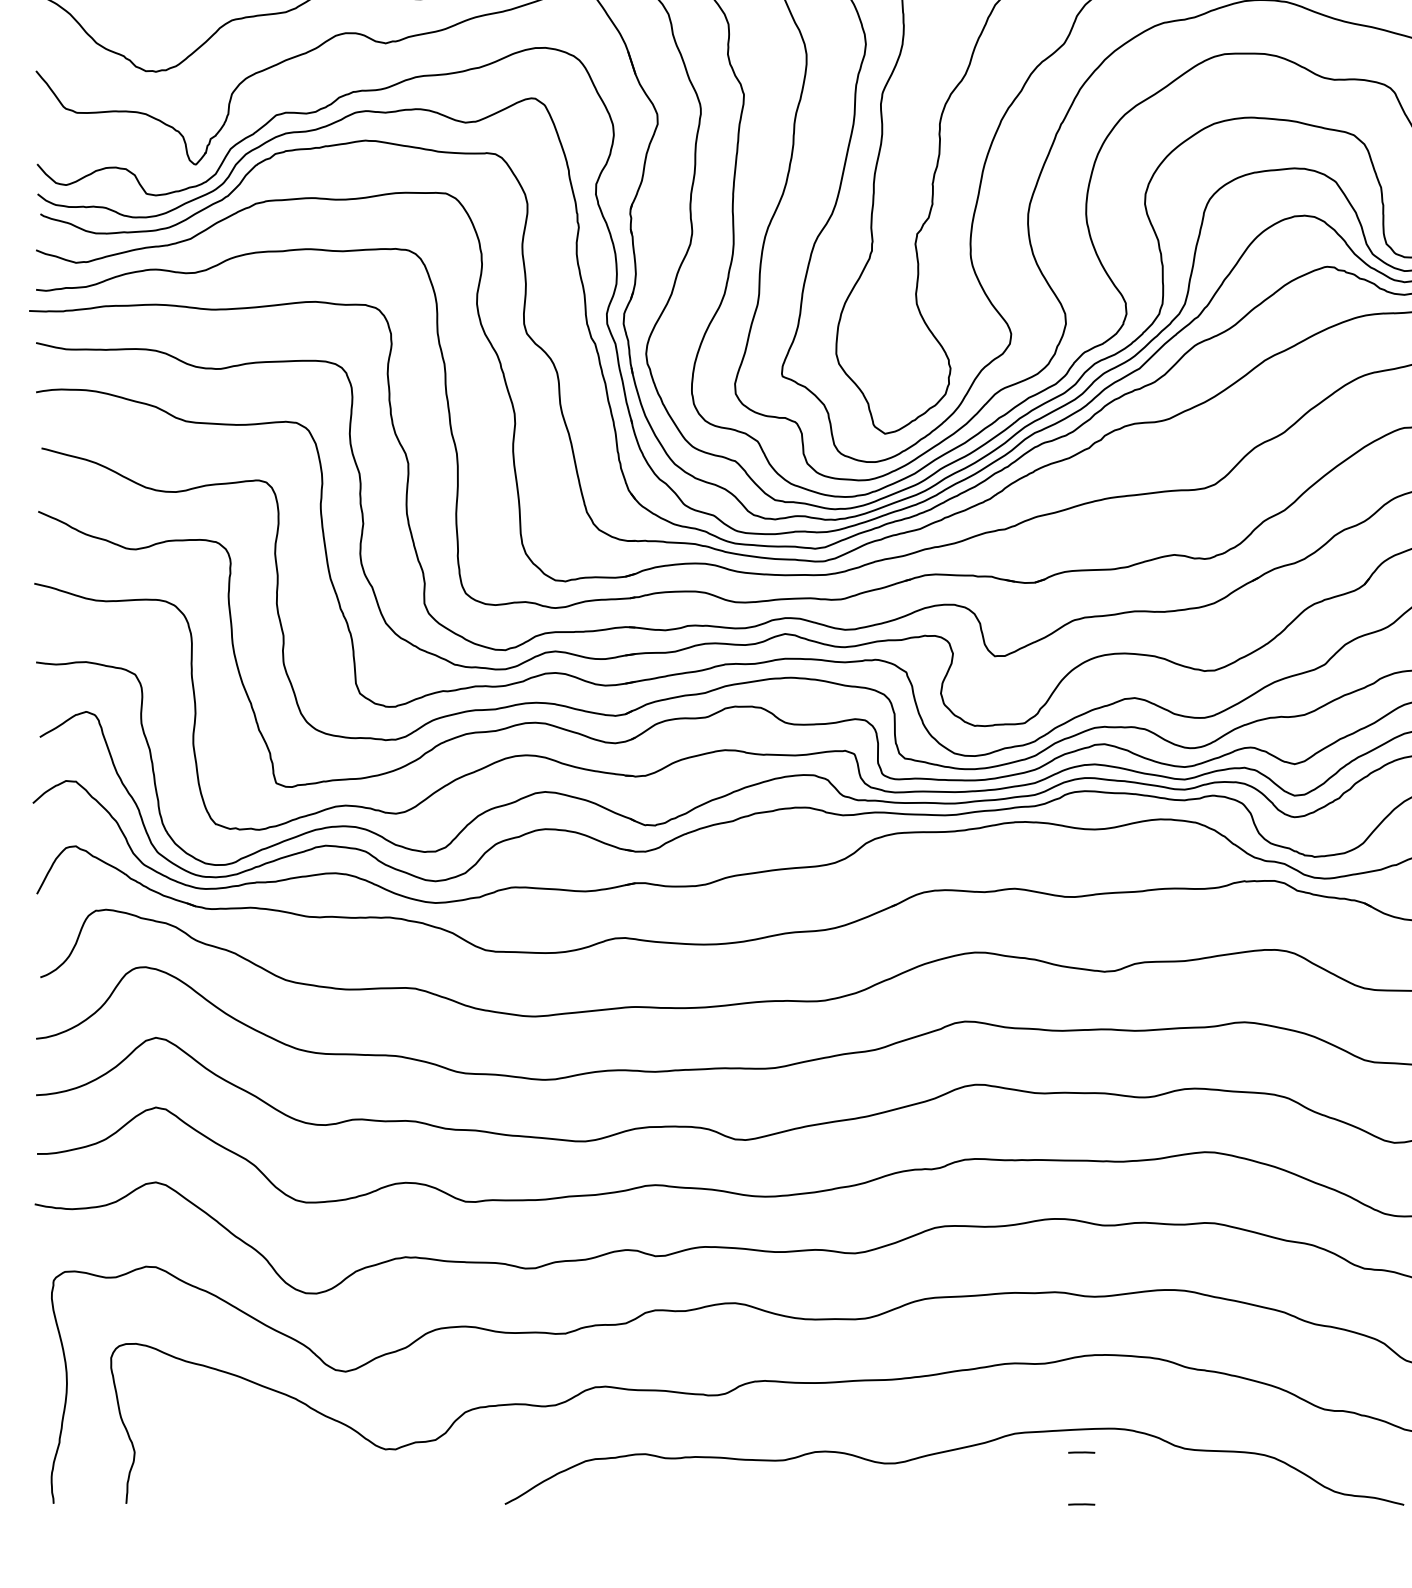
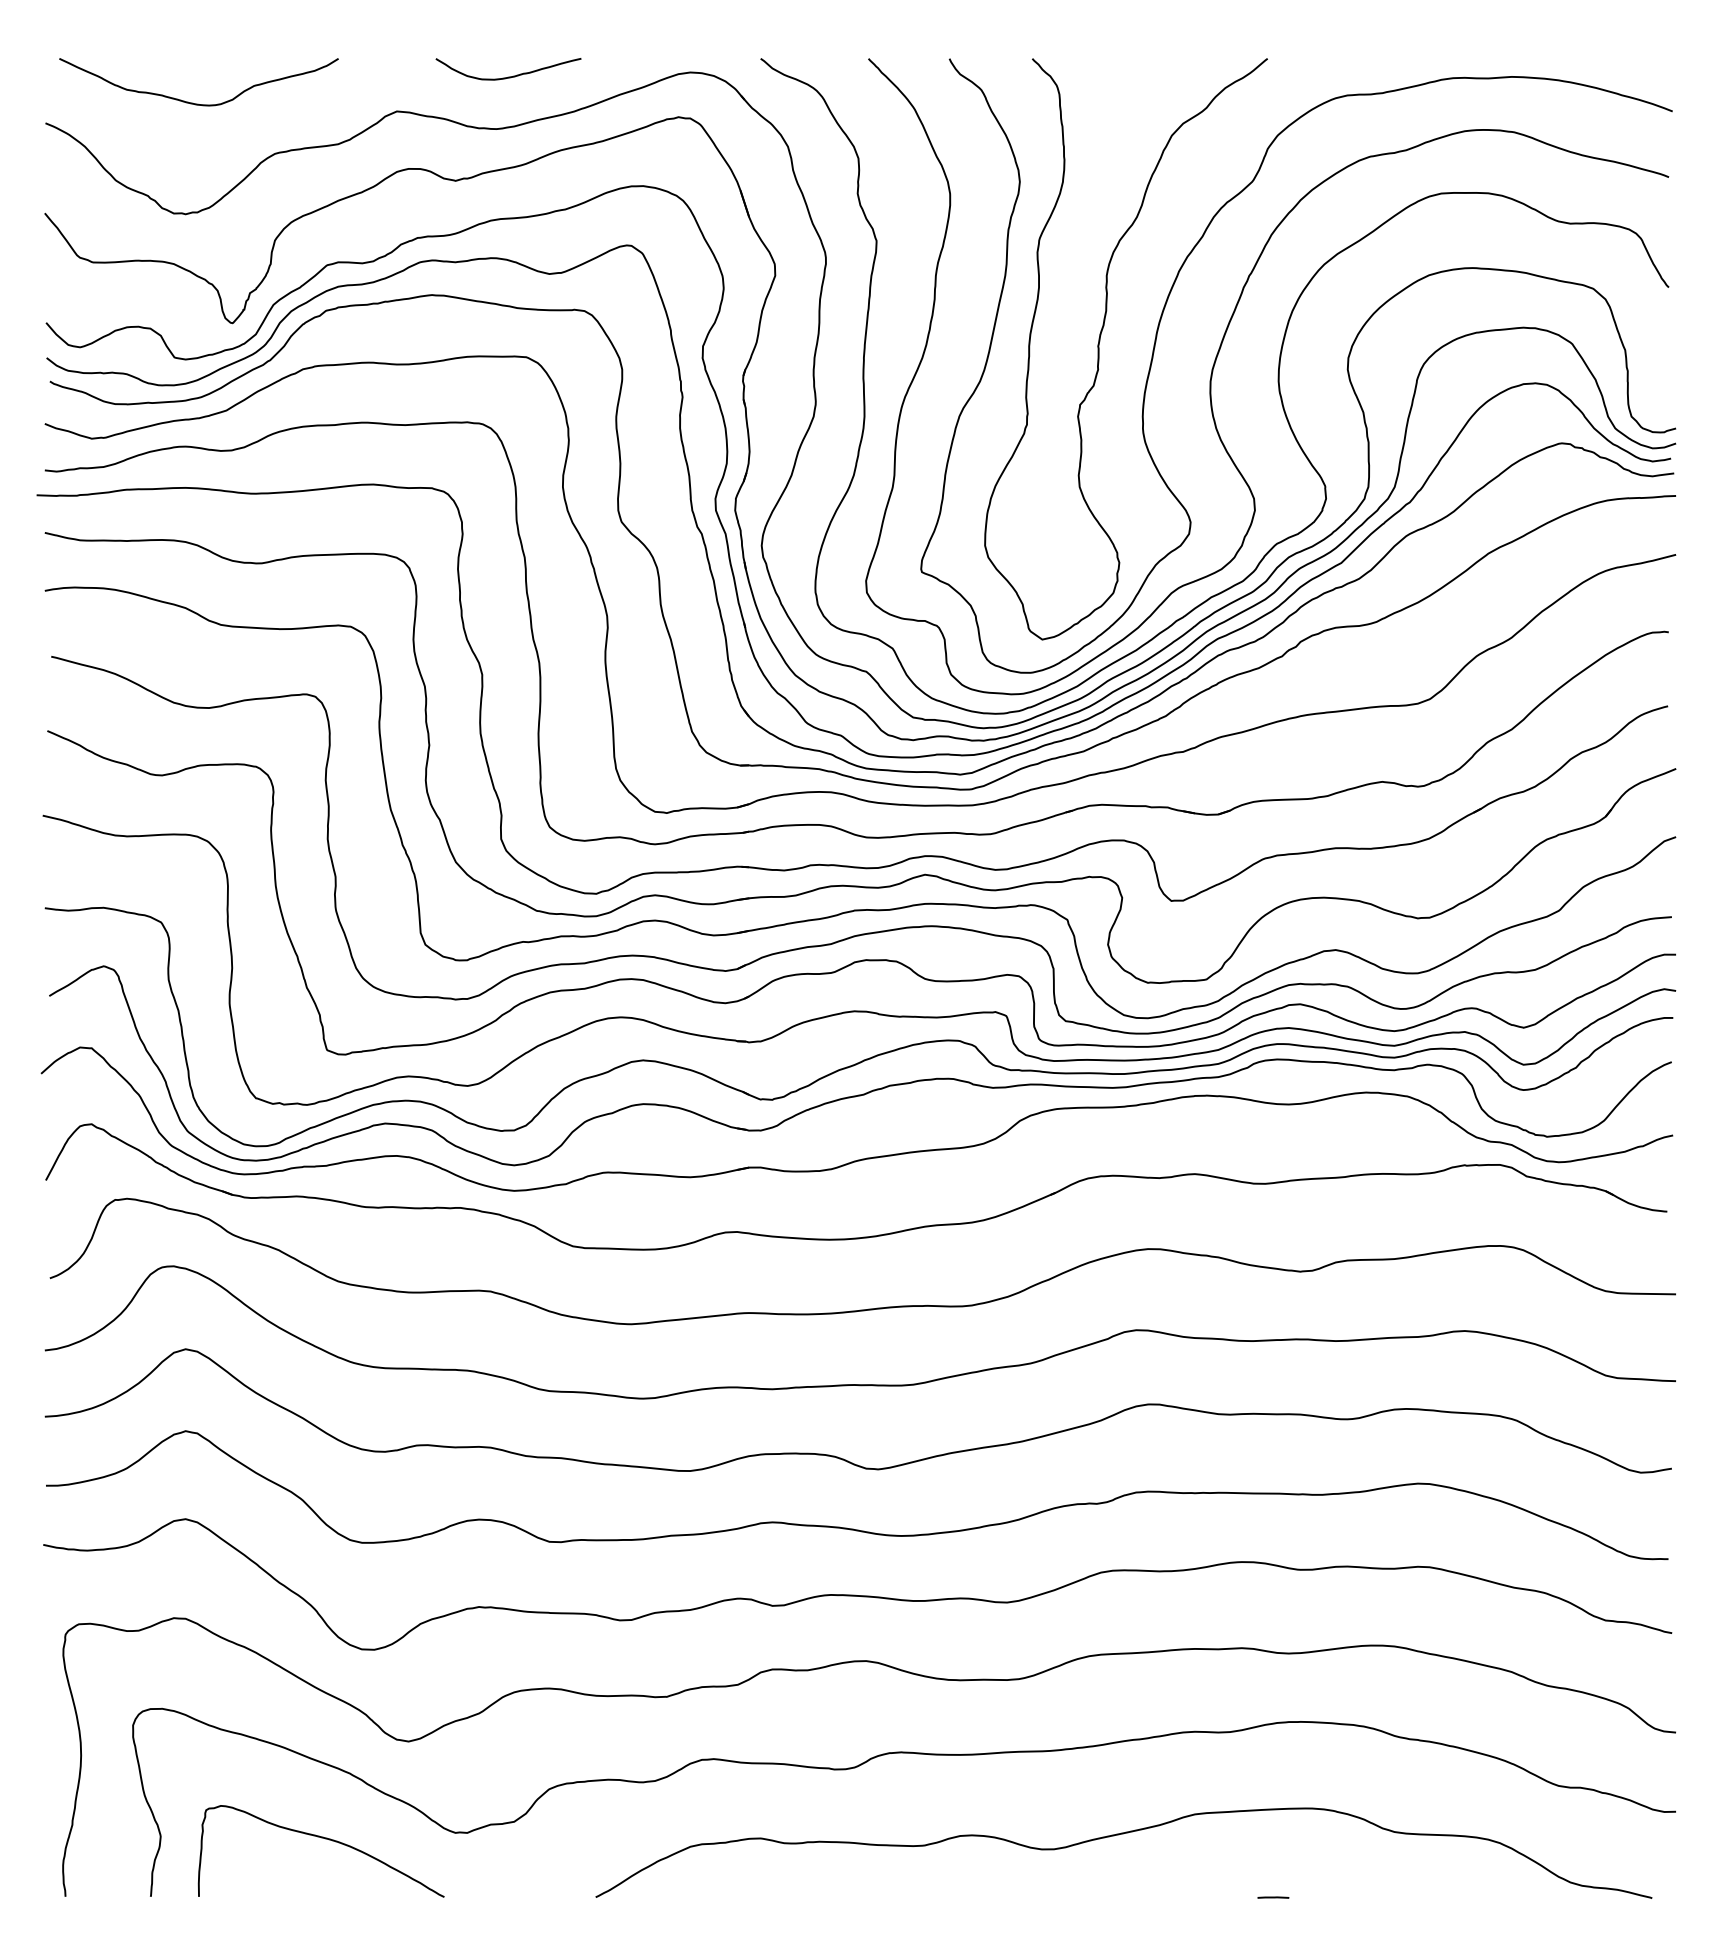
line: (1081, 1452) -> (1273, 1836), removed
curve: (274, 1455) -> (325, 1839), added

